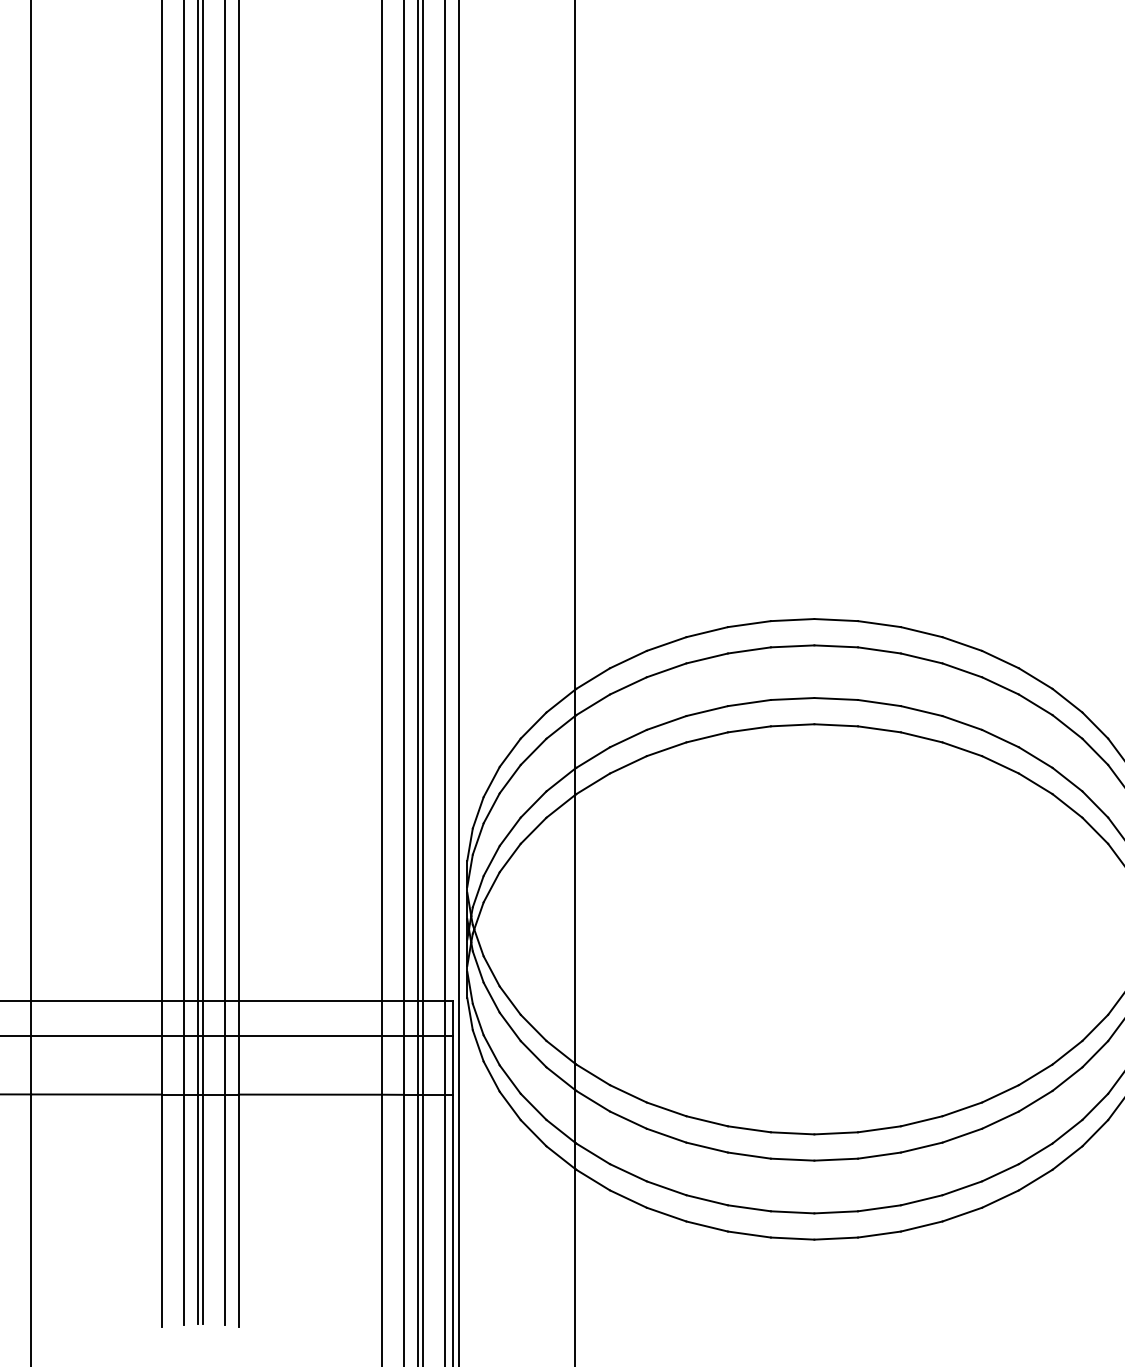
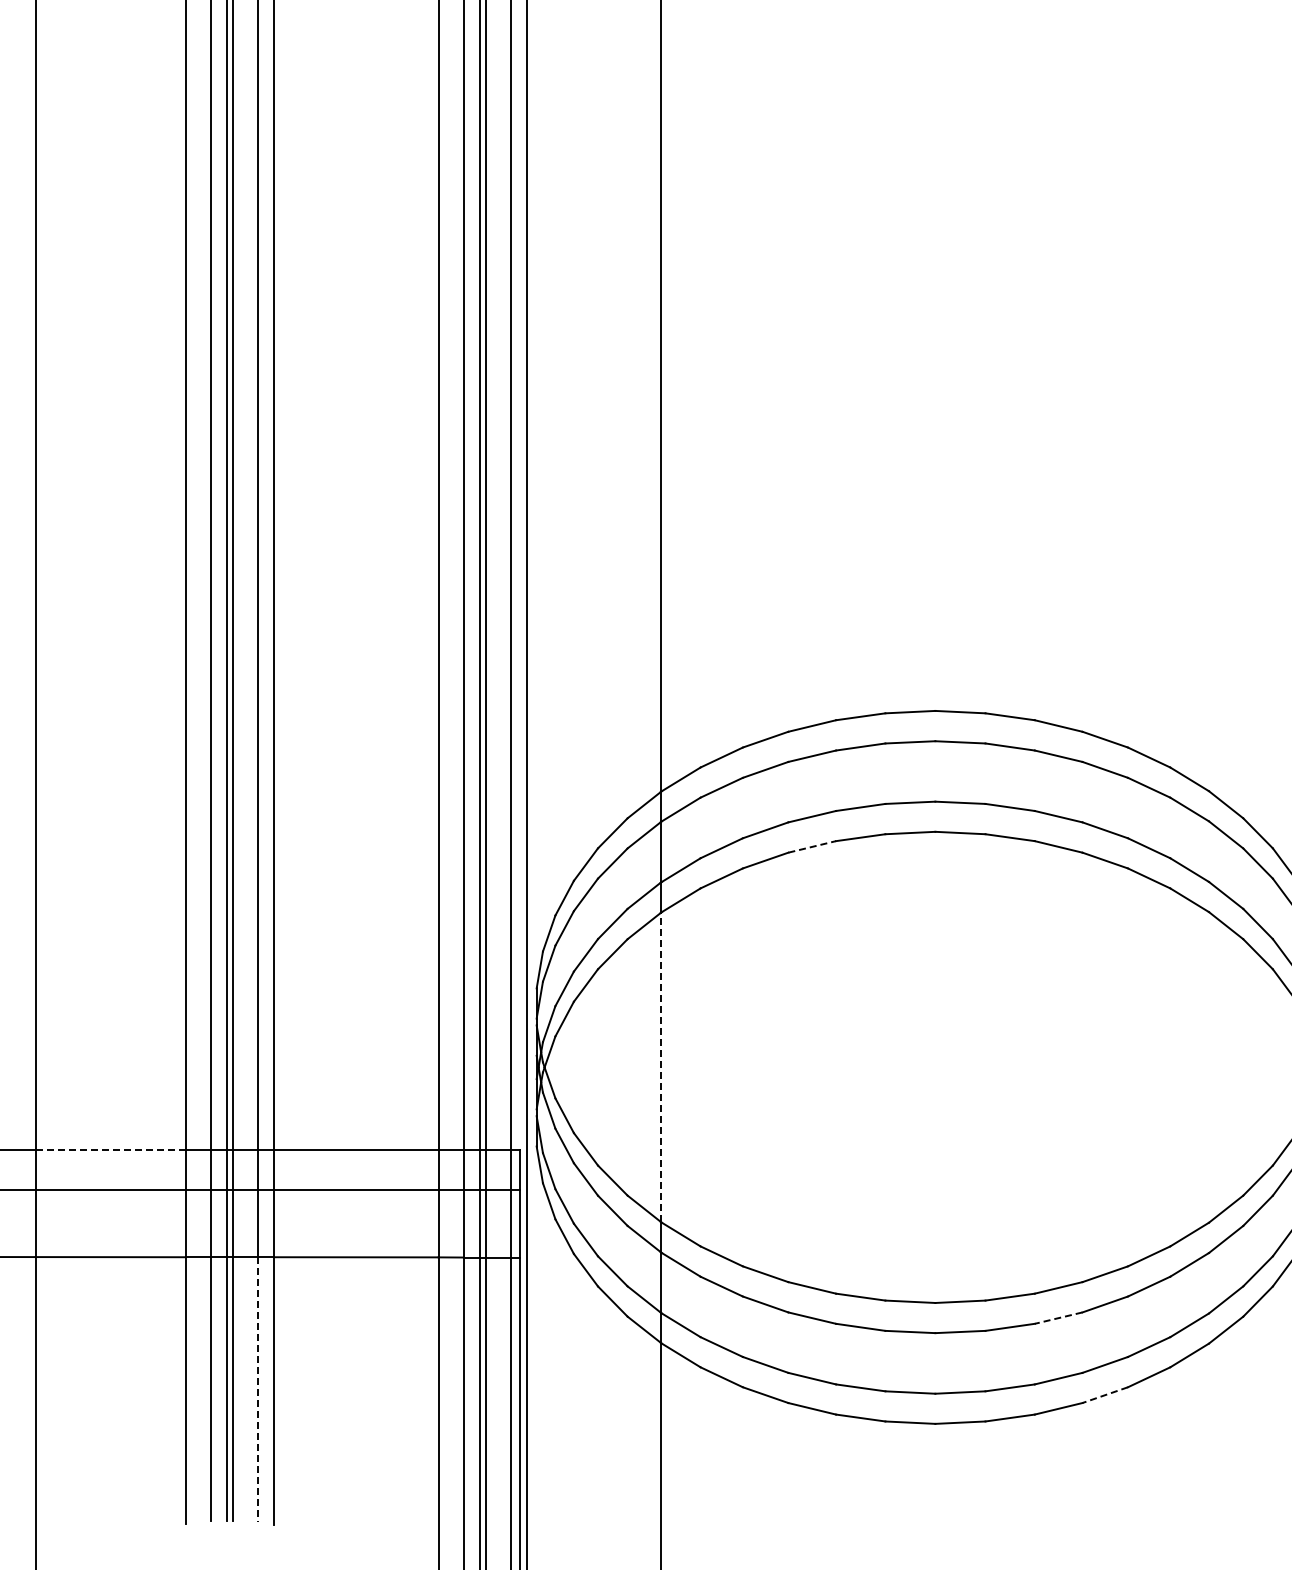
line: (707, 737) -> (812, 846), solid -> dashed
line: (575, 928) -> (660, 1066), solid -> dashed
line: (96, 1000) -> (110, 1149), solid -> dashed
line: (921, 1147) -> (1058, 1318), solid -> dashed
line: (224, 1209) -> (257, 1389), solid -> dashed
line: (961, 1214) -> (1104, 1395), solid -> dashed

